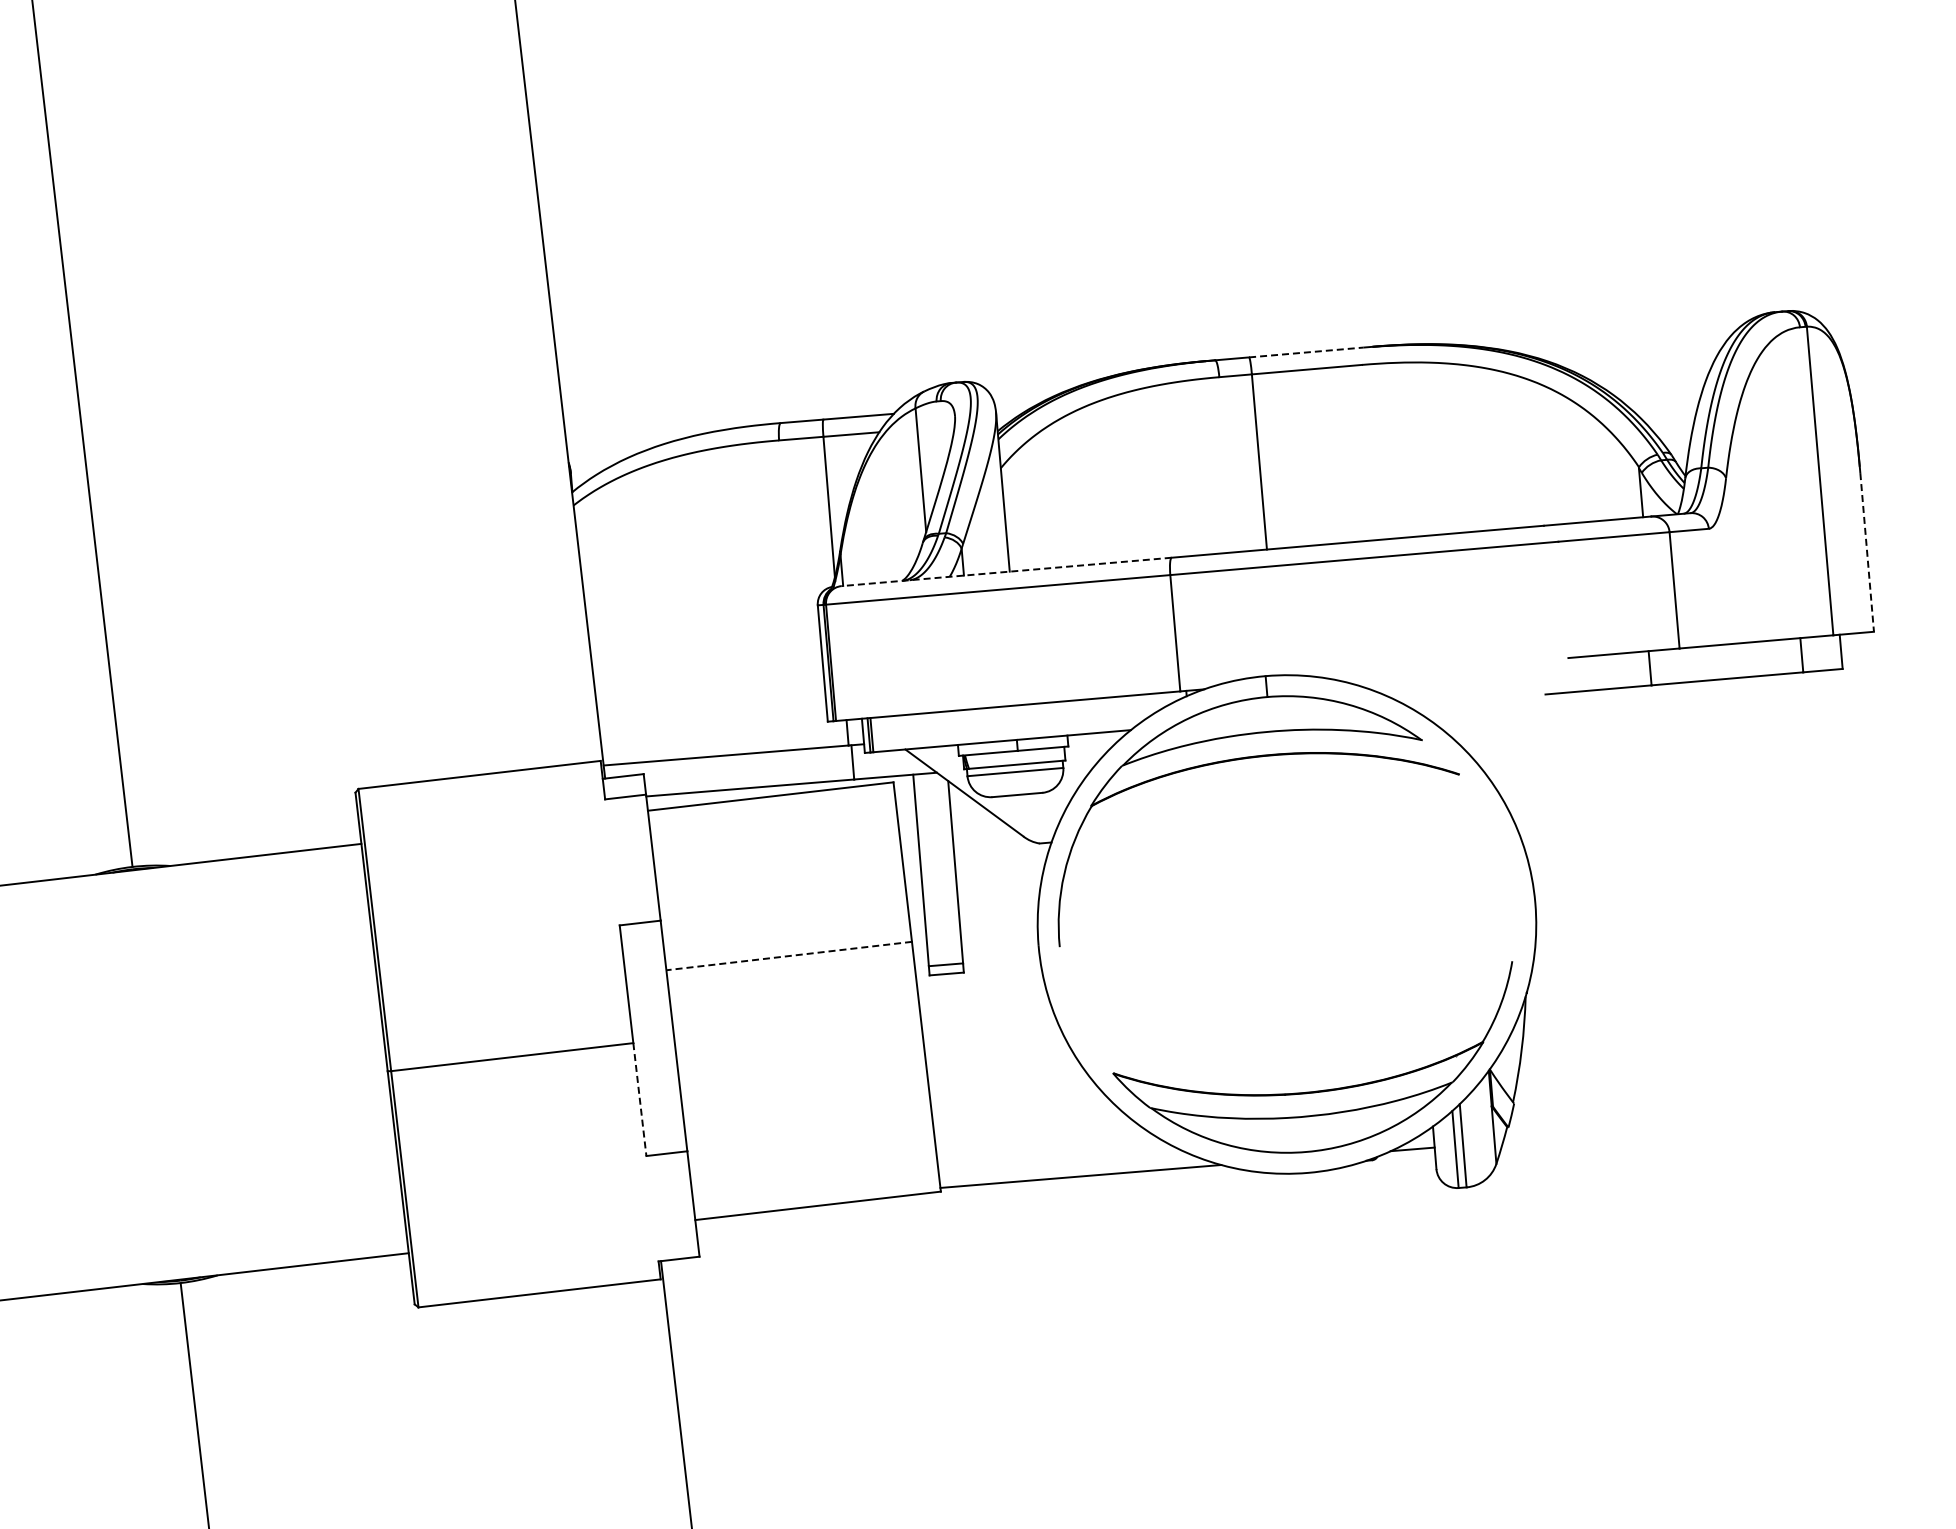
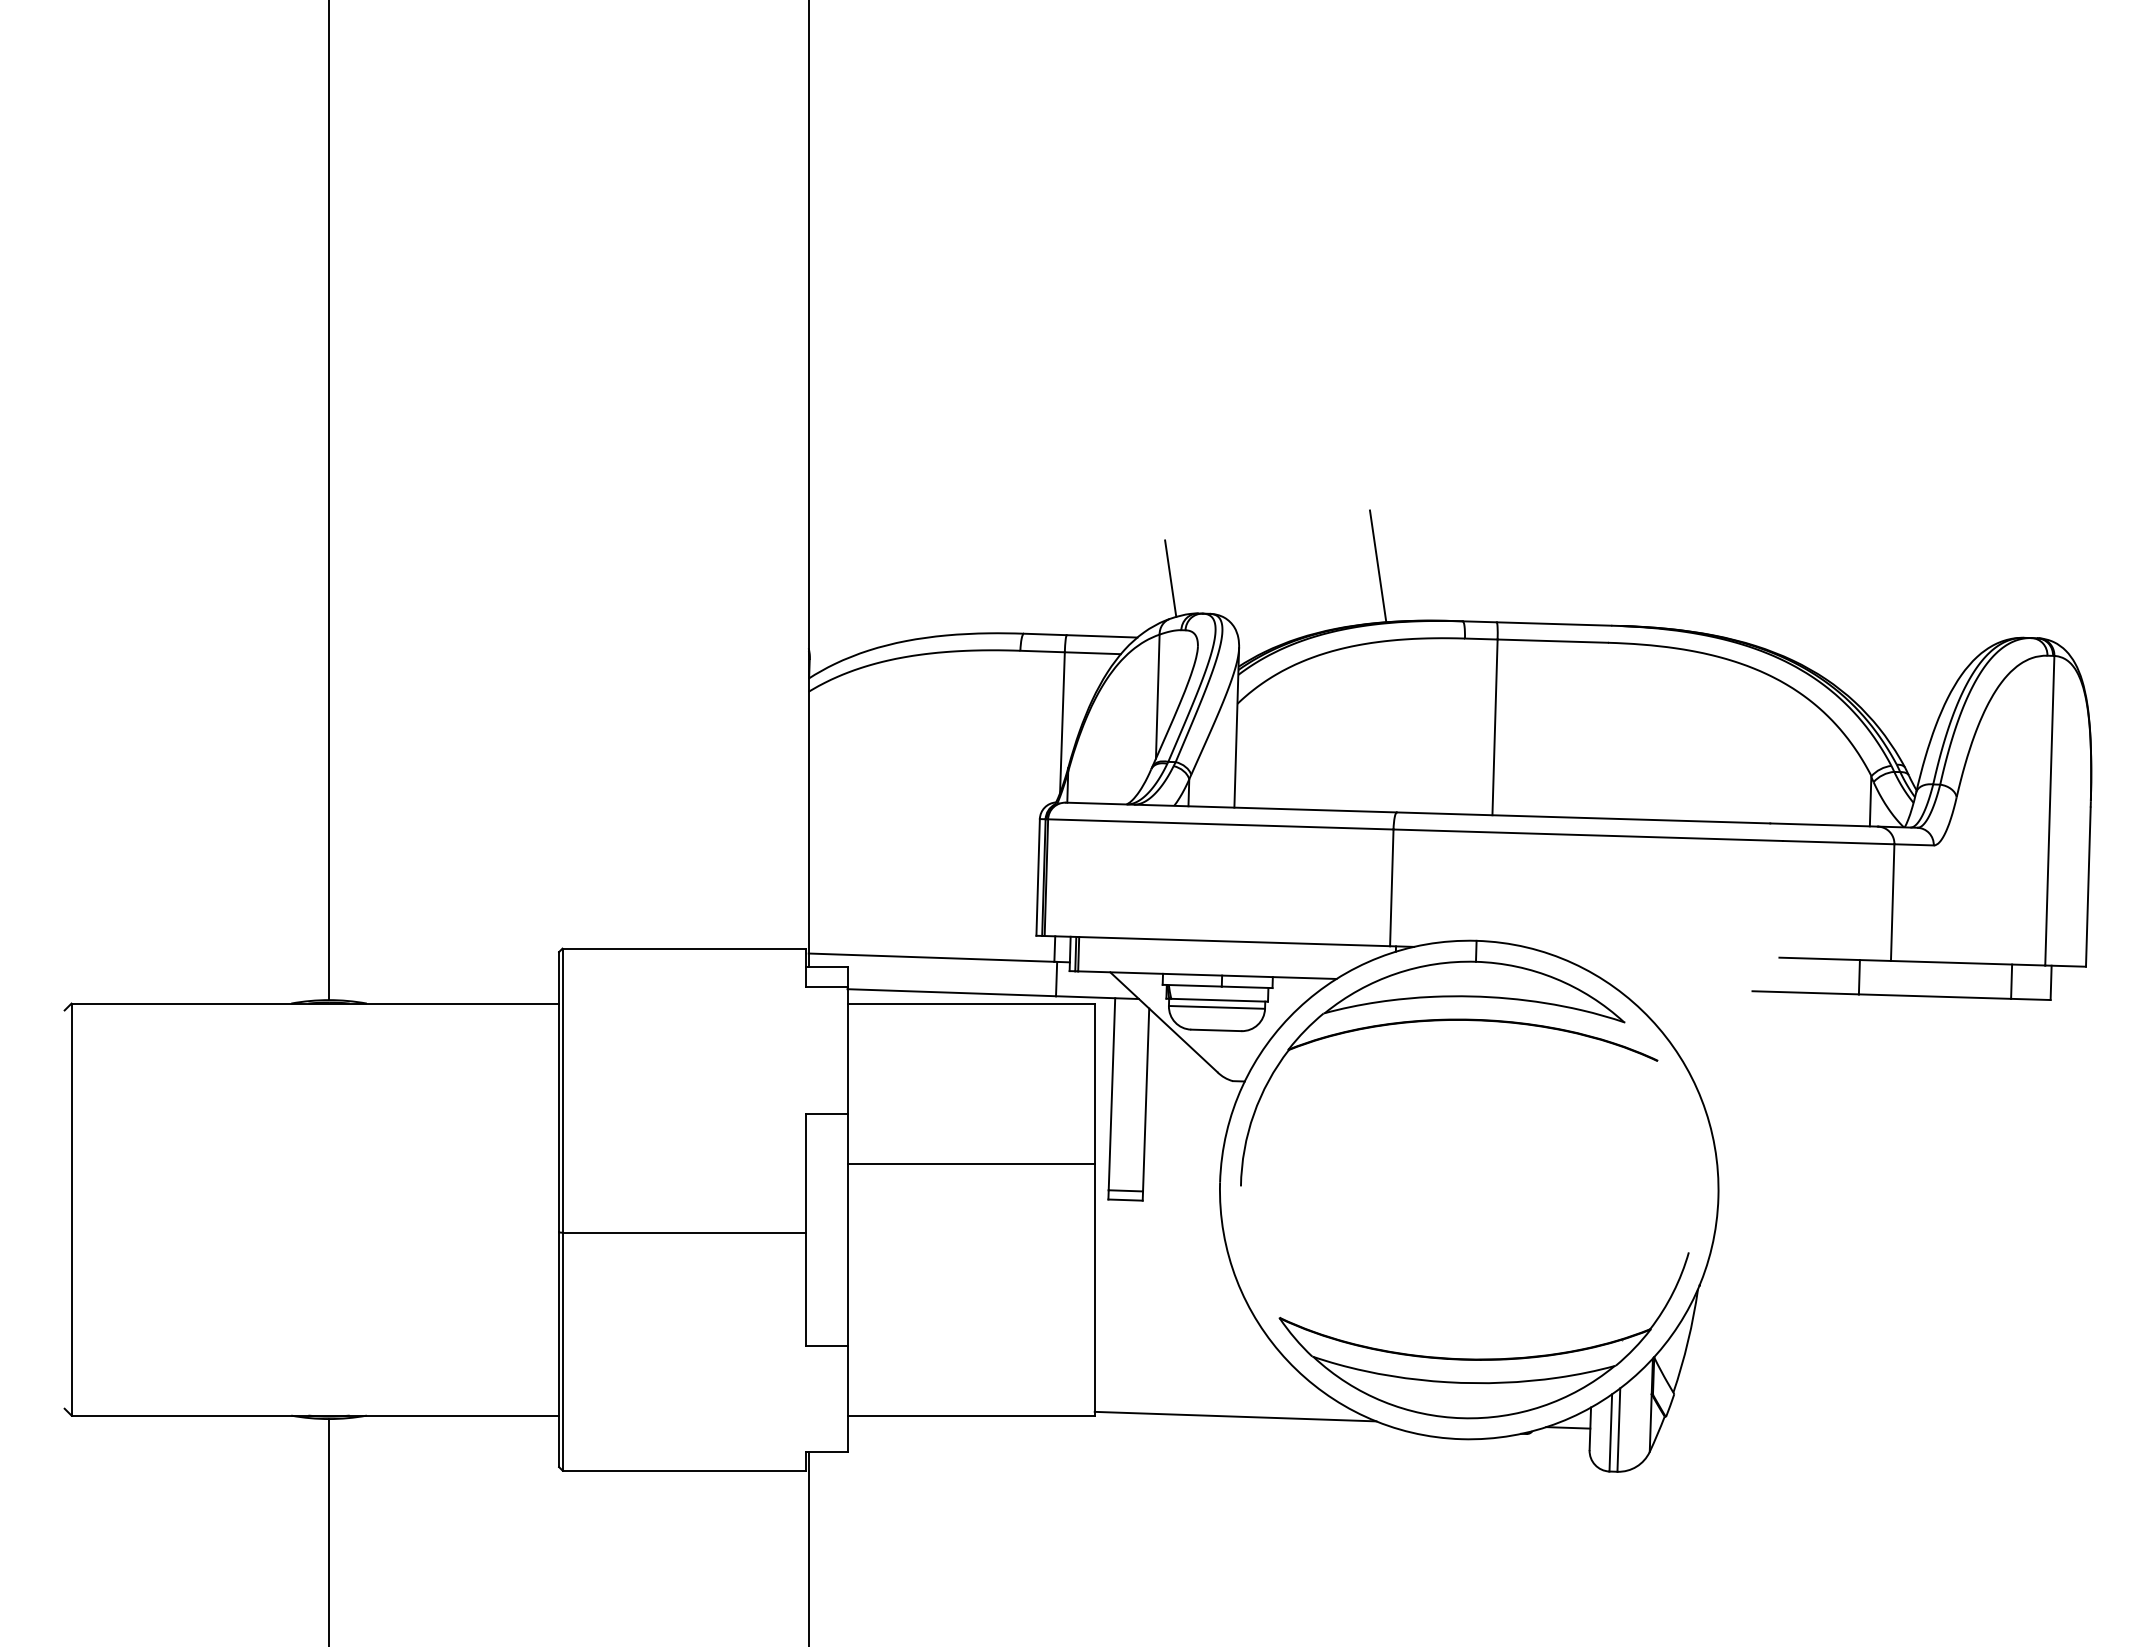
line: (1124, 315) -> (1377, 566), added
line: (919, 351) -> (1170, 578), added
line: (1306, 352) -> (1554, 624), dashed -> solid
line: (1867, 552) -> (2088, 887), dashed -> solid
line: (1006, 571) -> (1231, 807), dashed -> solid
line: (789, 956) -> (971, 1164), dashed -> solid
line: (640, 1099) -> (806, 1289), dashed -> solid

